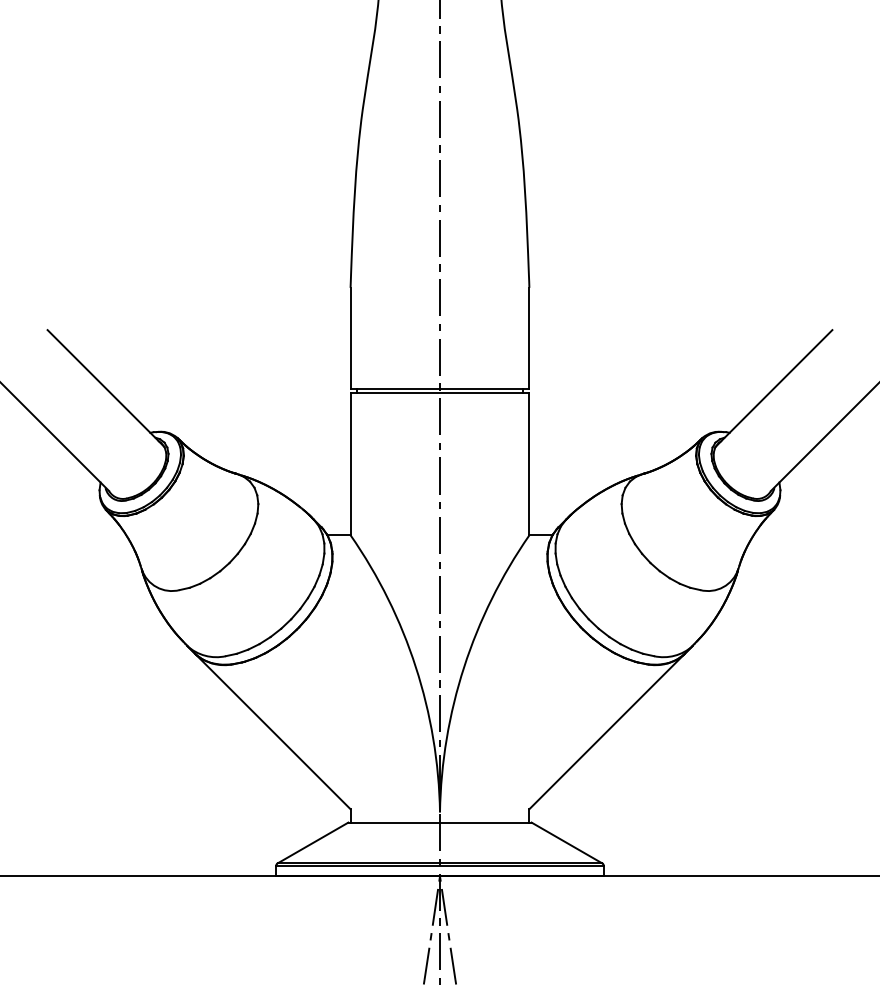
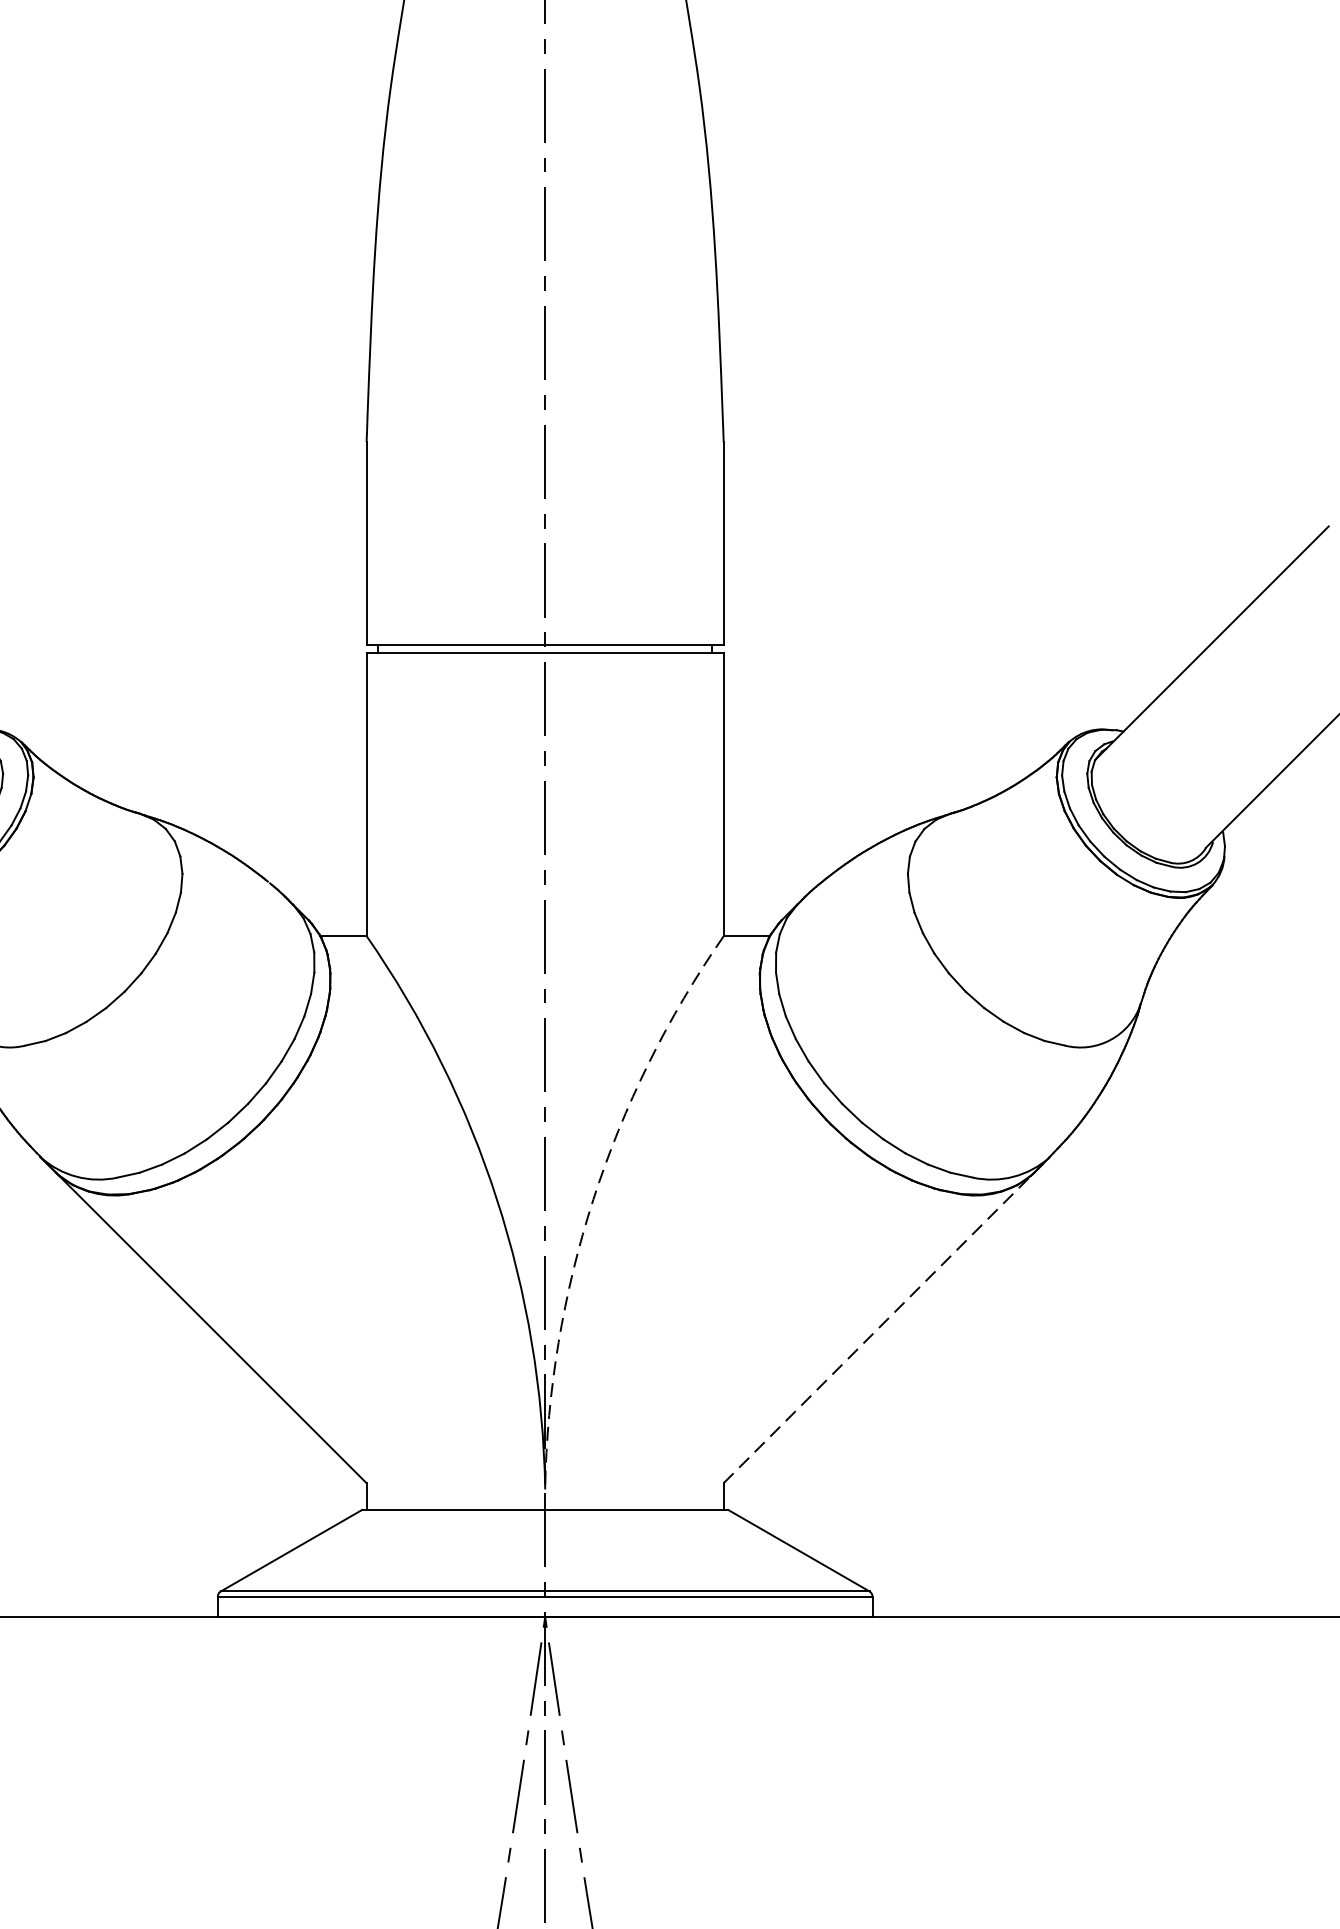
arc: (464, 667) -> (594, 1200), solid -> dashed
line: (611, 727) -> (887, 1319), solid -> dashed

